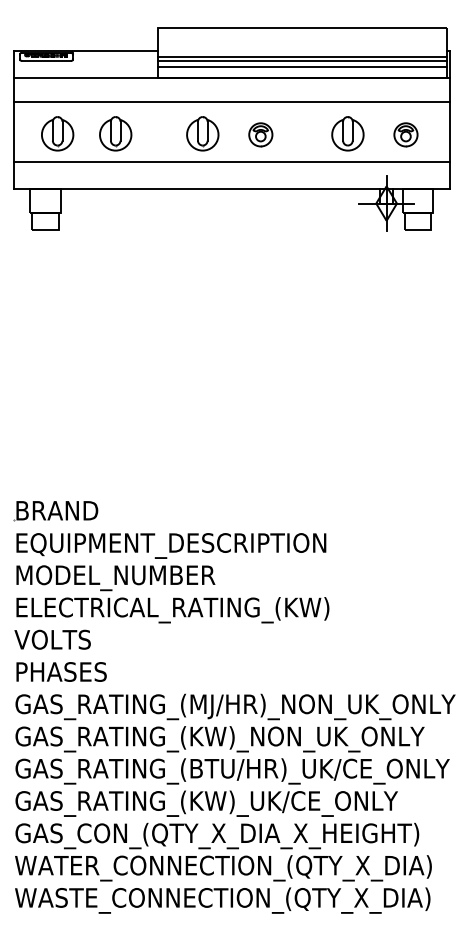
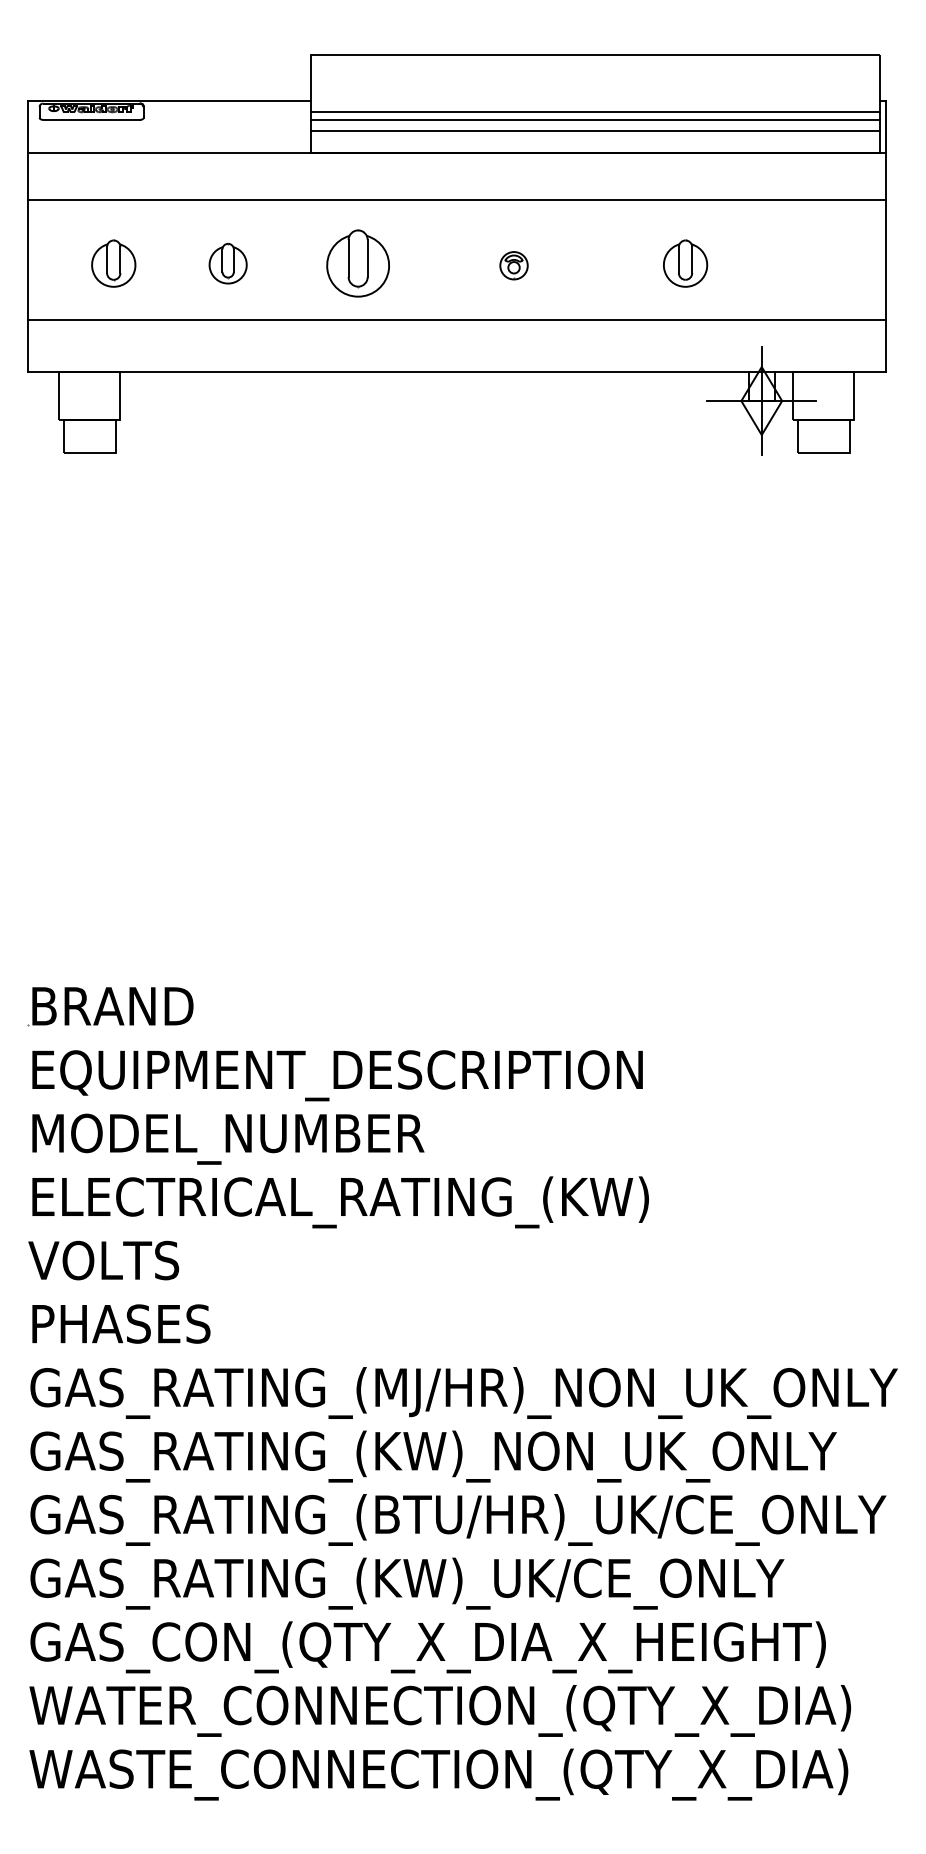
part: (57, 133) -> (113, 262), size x0.7
part: (115, 133) -> (227, 262), size x0.6
part: (202, 133) -> (357, 262), moved
part: (347, 133) -> (684, 262), size x0.7
part: (260, 134) -> (513, 264), size x0.6
part: (405, 134) -> (798, 264), removed

